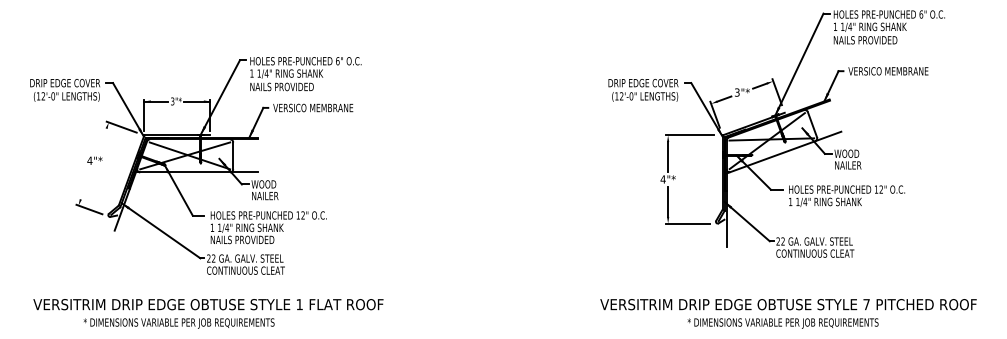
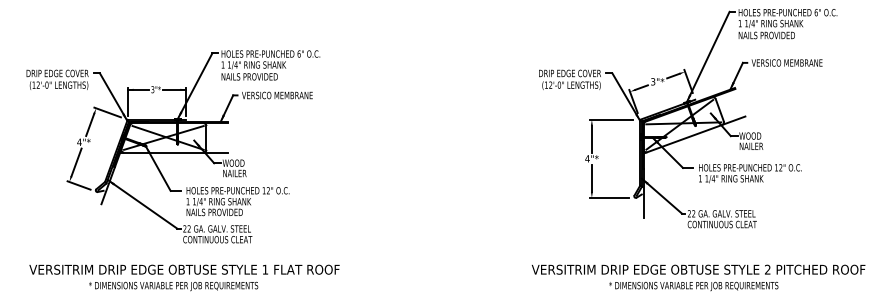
line: (101, 140) -> (89, 124), added
line: (86, 183) -> (76, 162), added
text: (866, 304) -> (767, 269), 7 -> 2
text: (178, 323) -> (173, 286), moved

